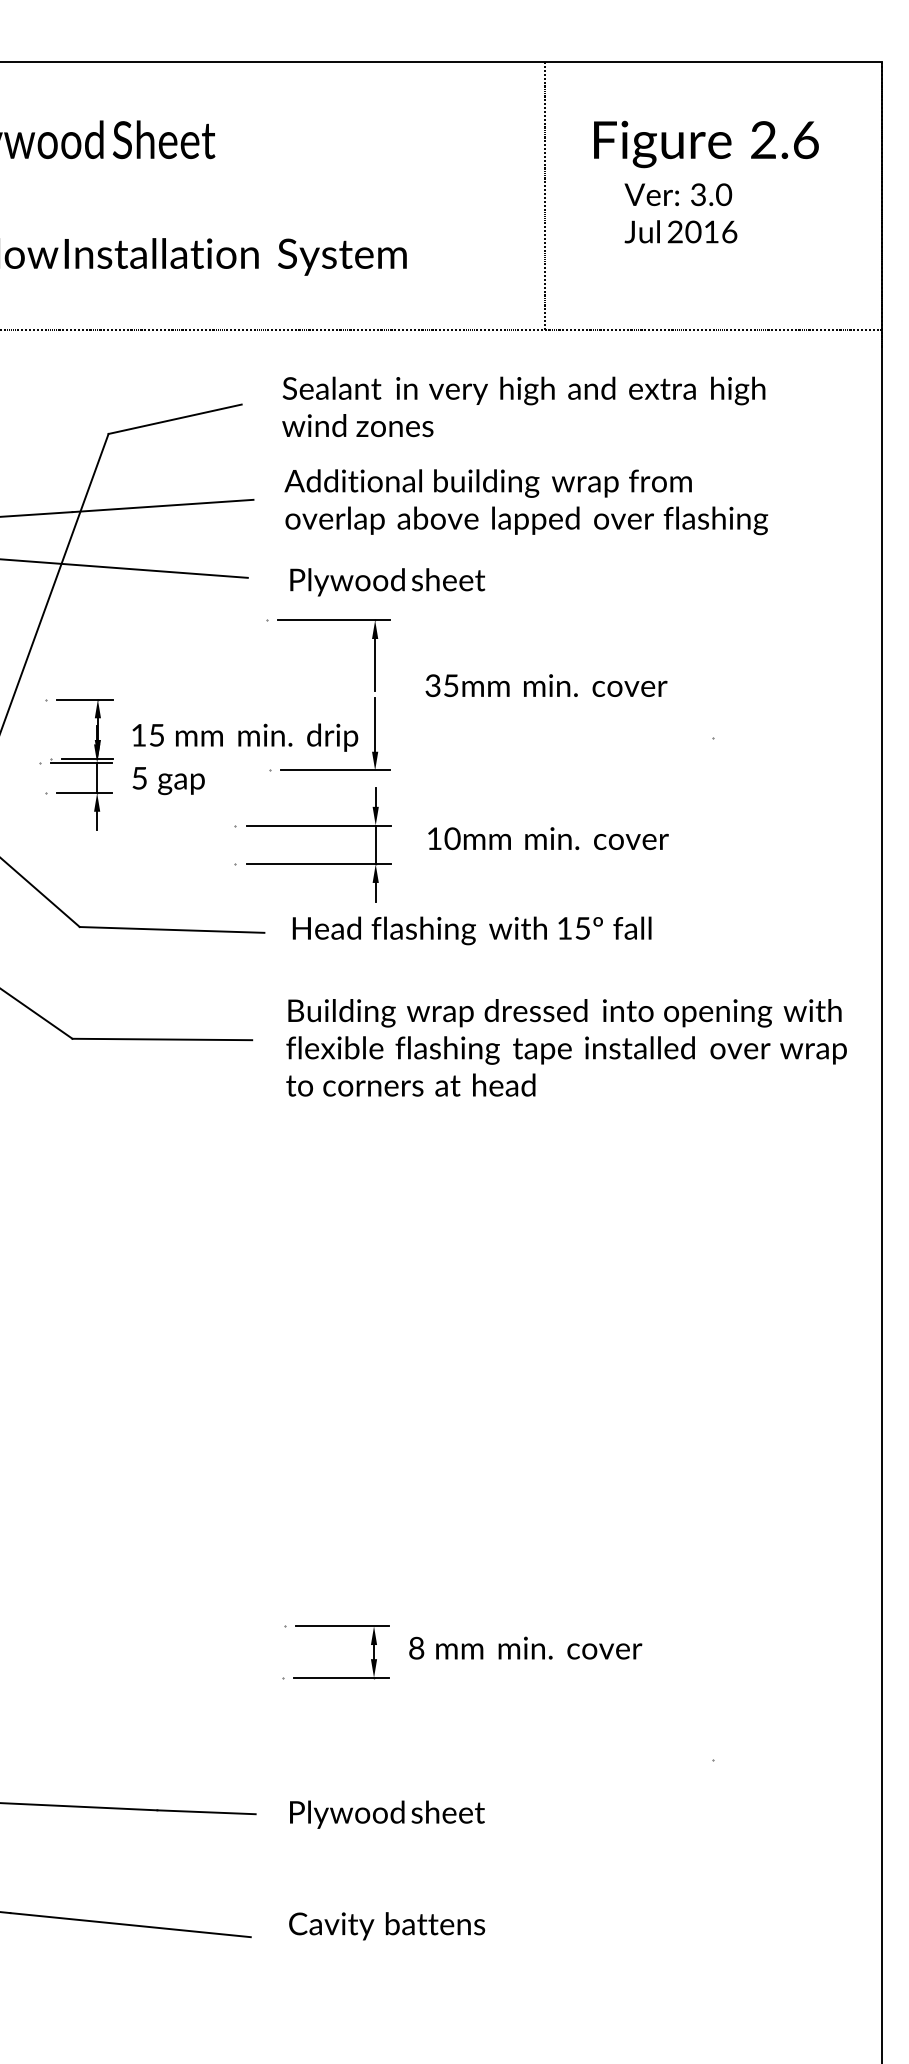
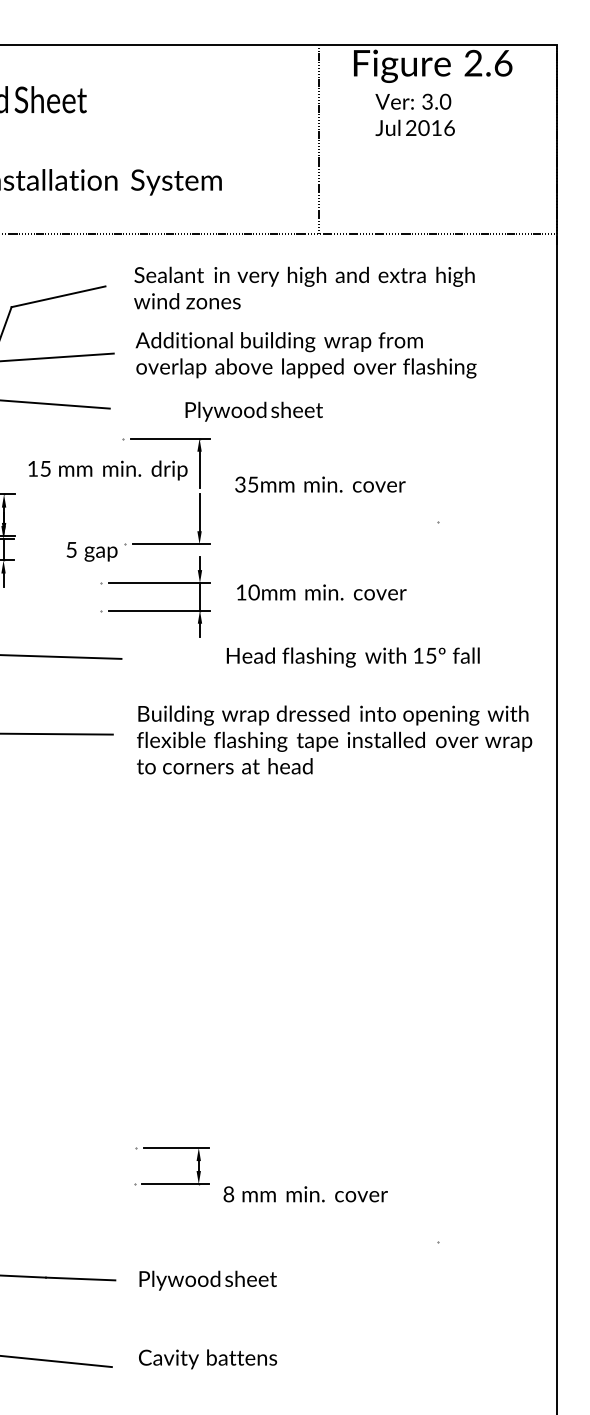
text: (706, 181) -> (433, 92), moved
text: (387, 582) -> (254, 411), moved
text: (245, 737) -> (108, 470), moved
text: (168, 781) -> (91, 552), moved
text: (471, 930) -> (352, 657), moved
text: (525, 1647) -> (305, 1193), moved

